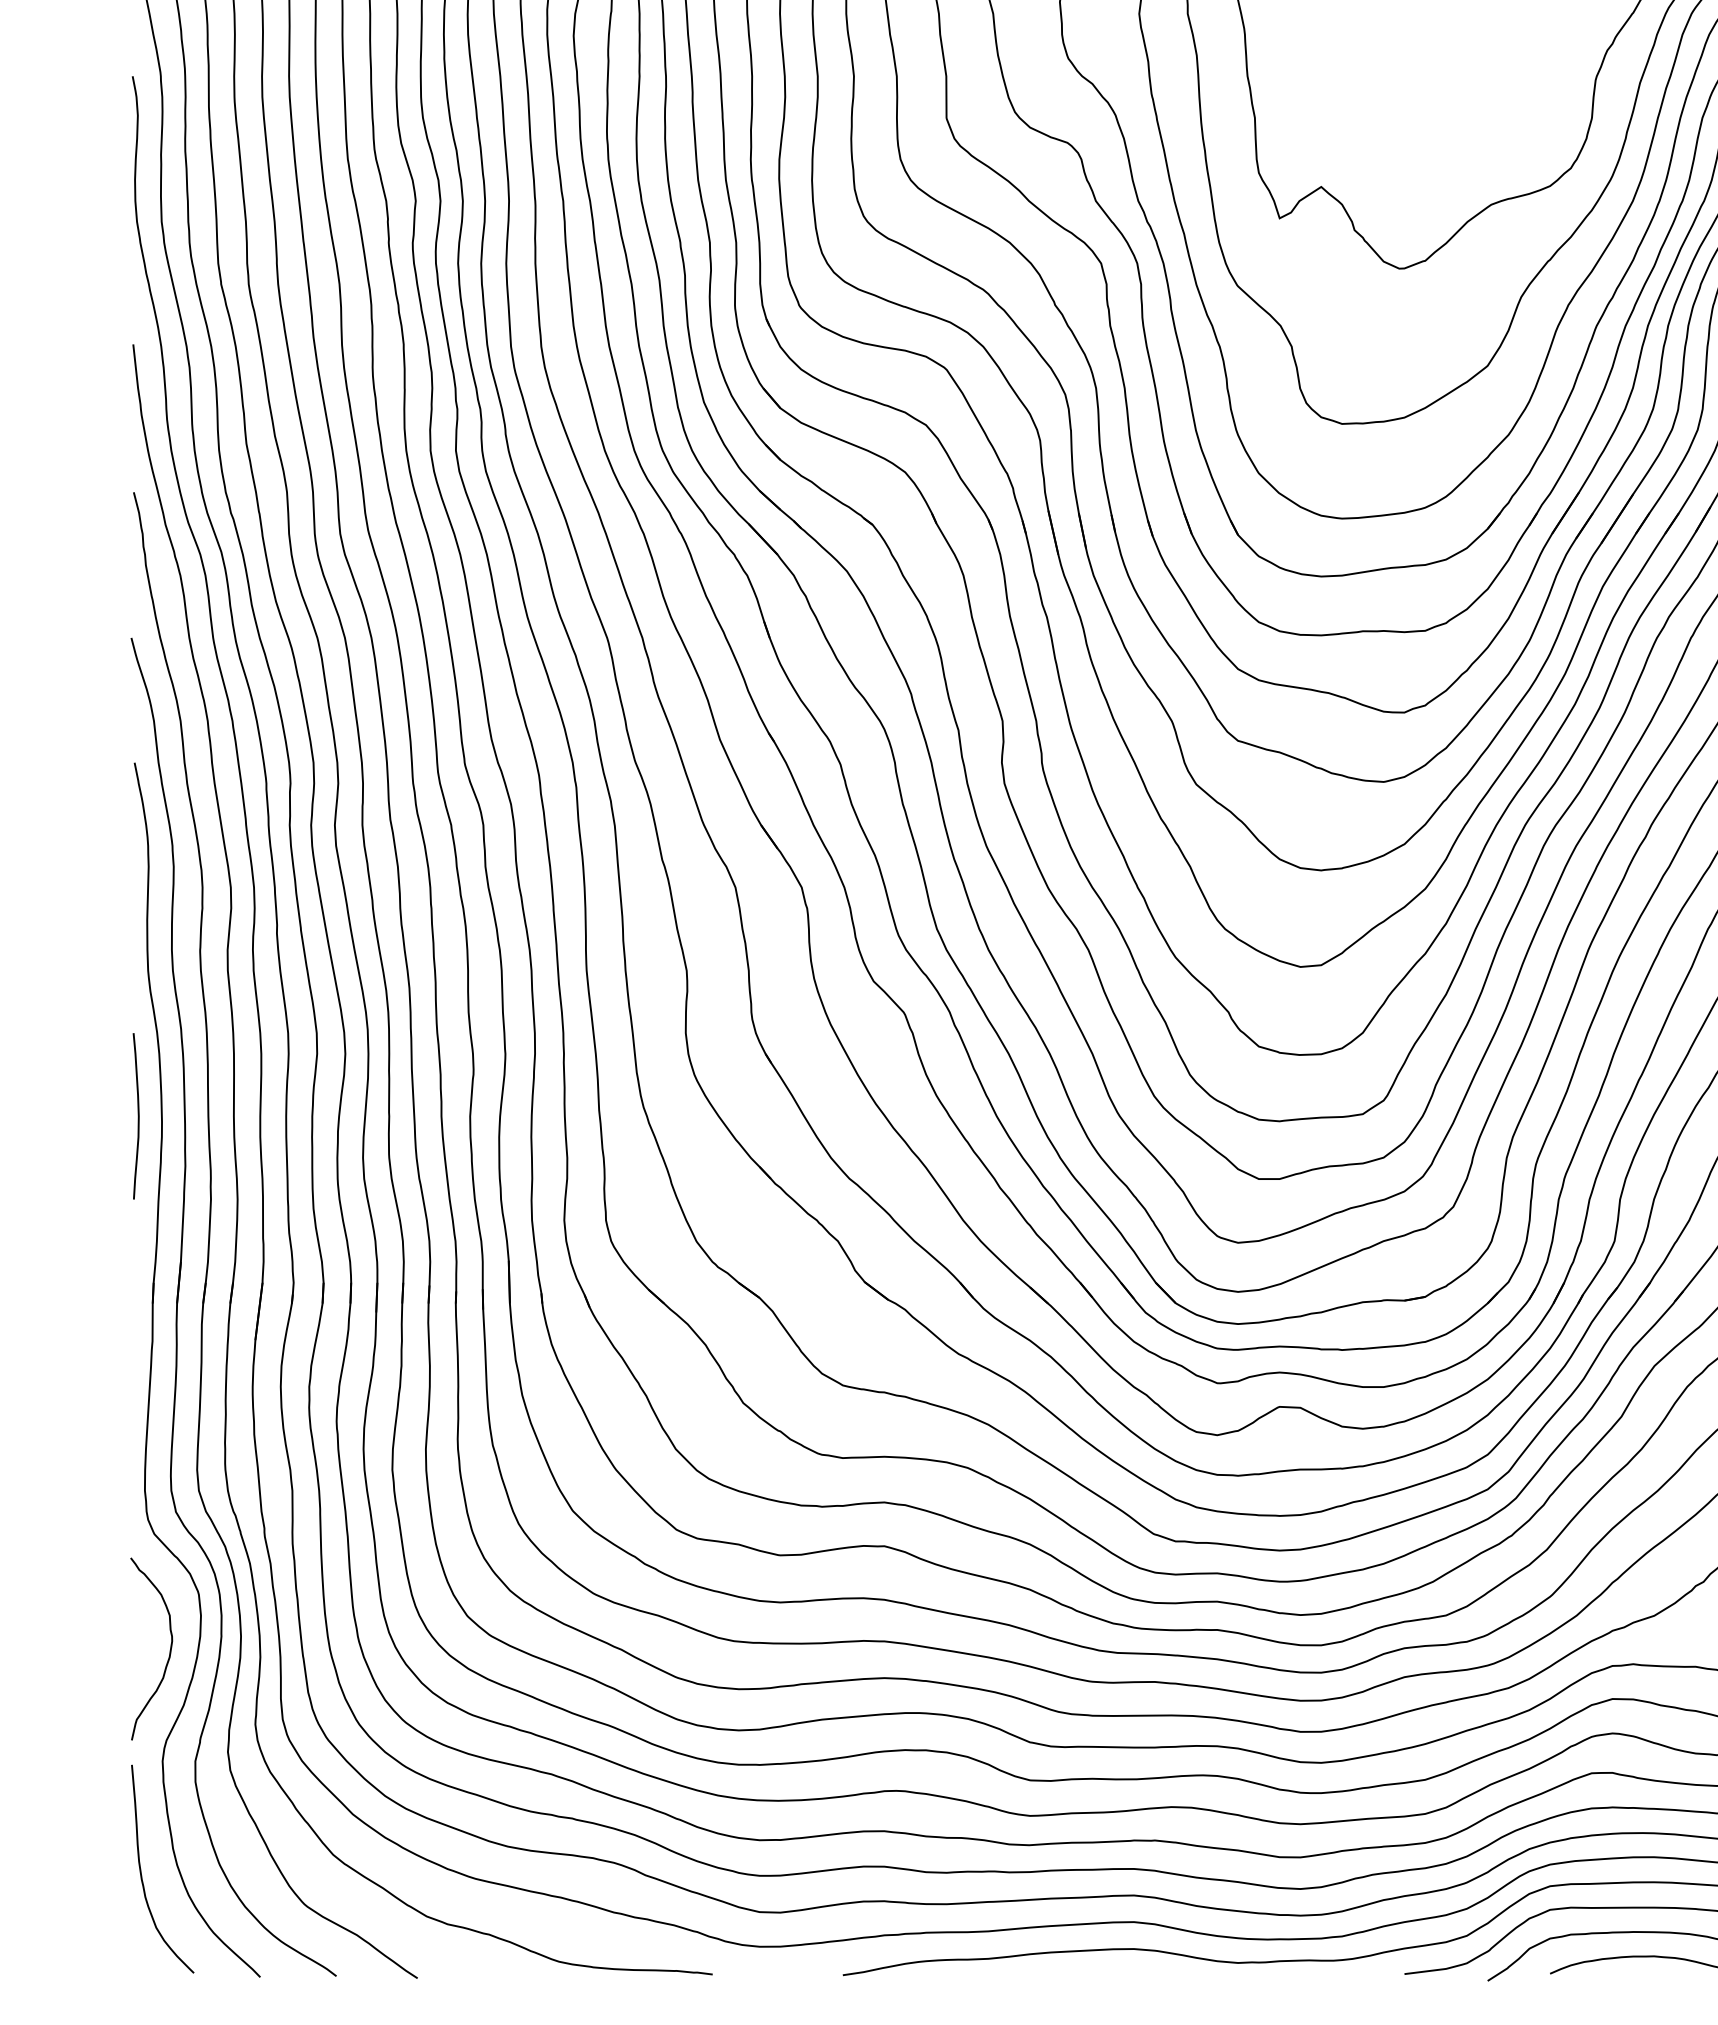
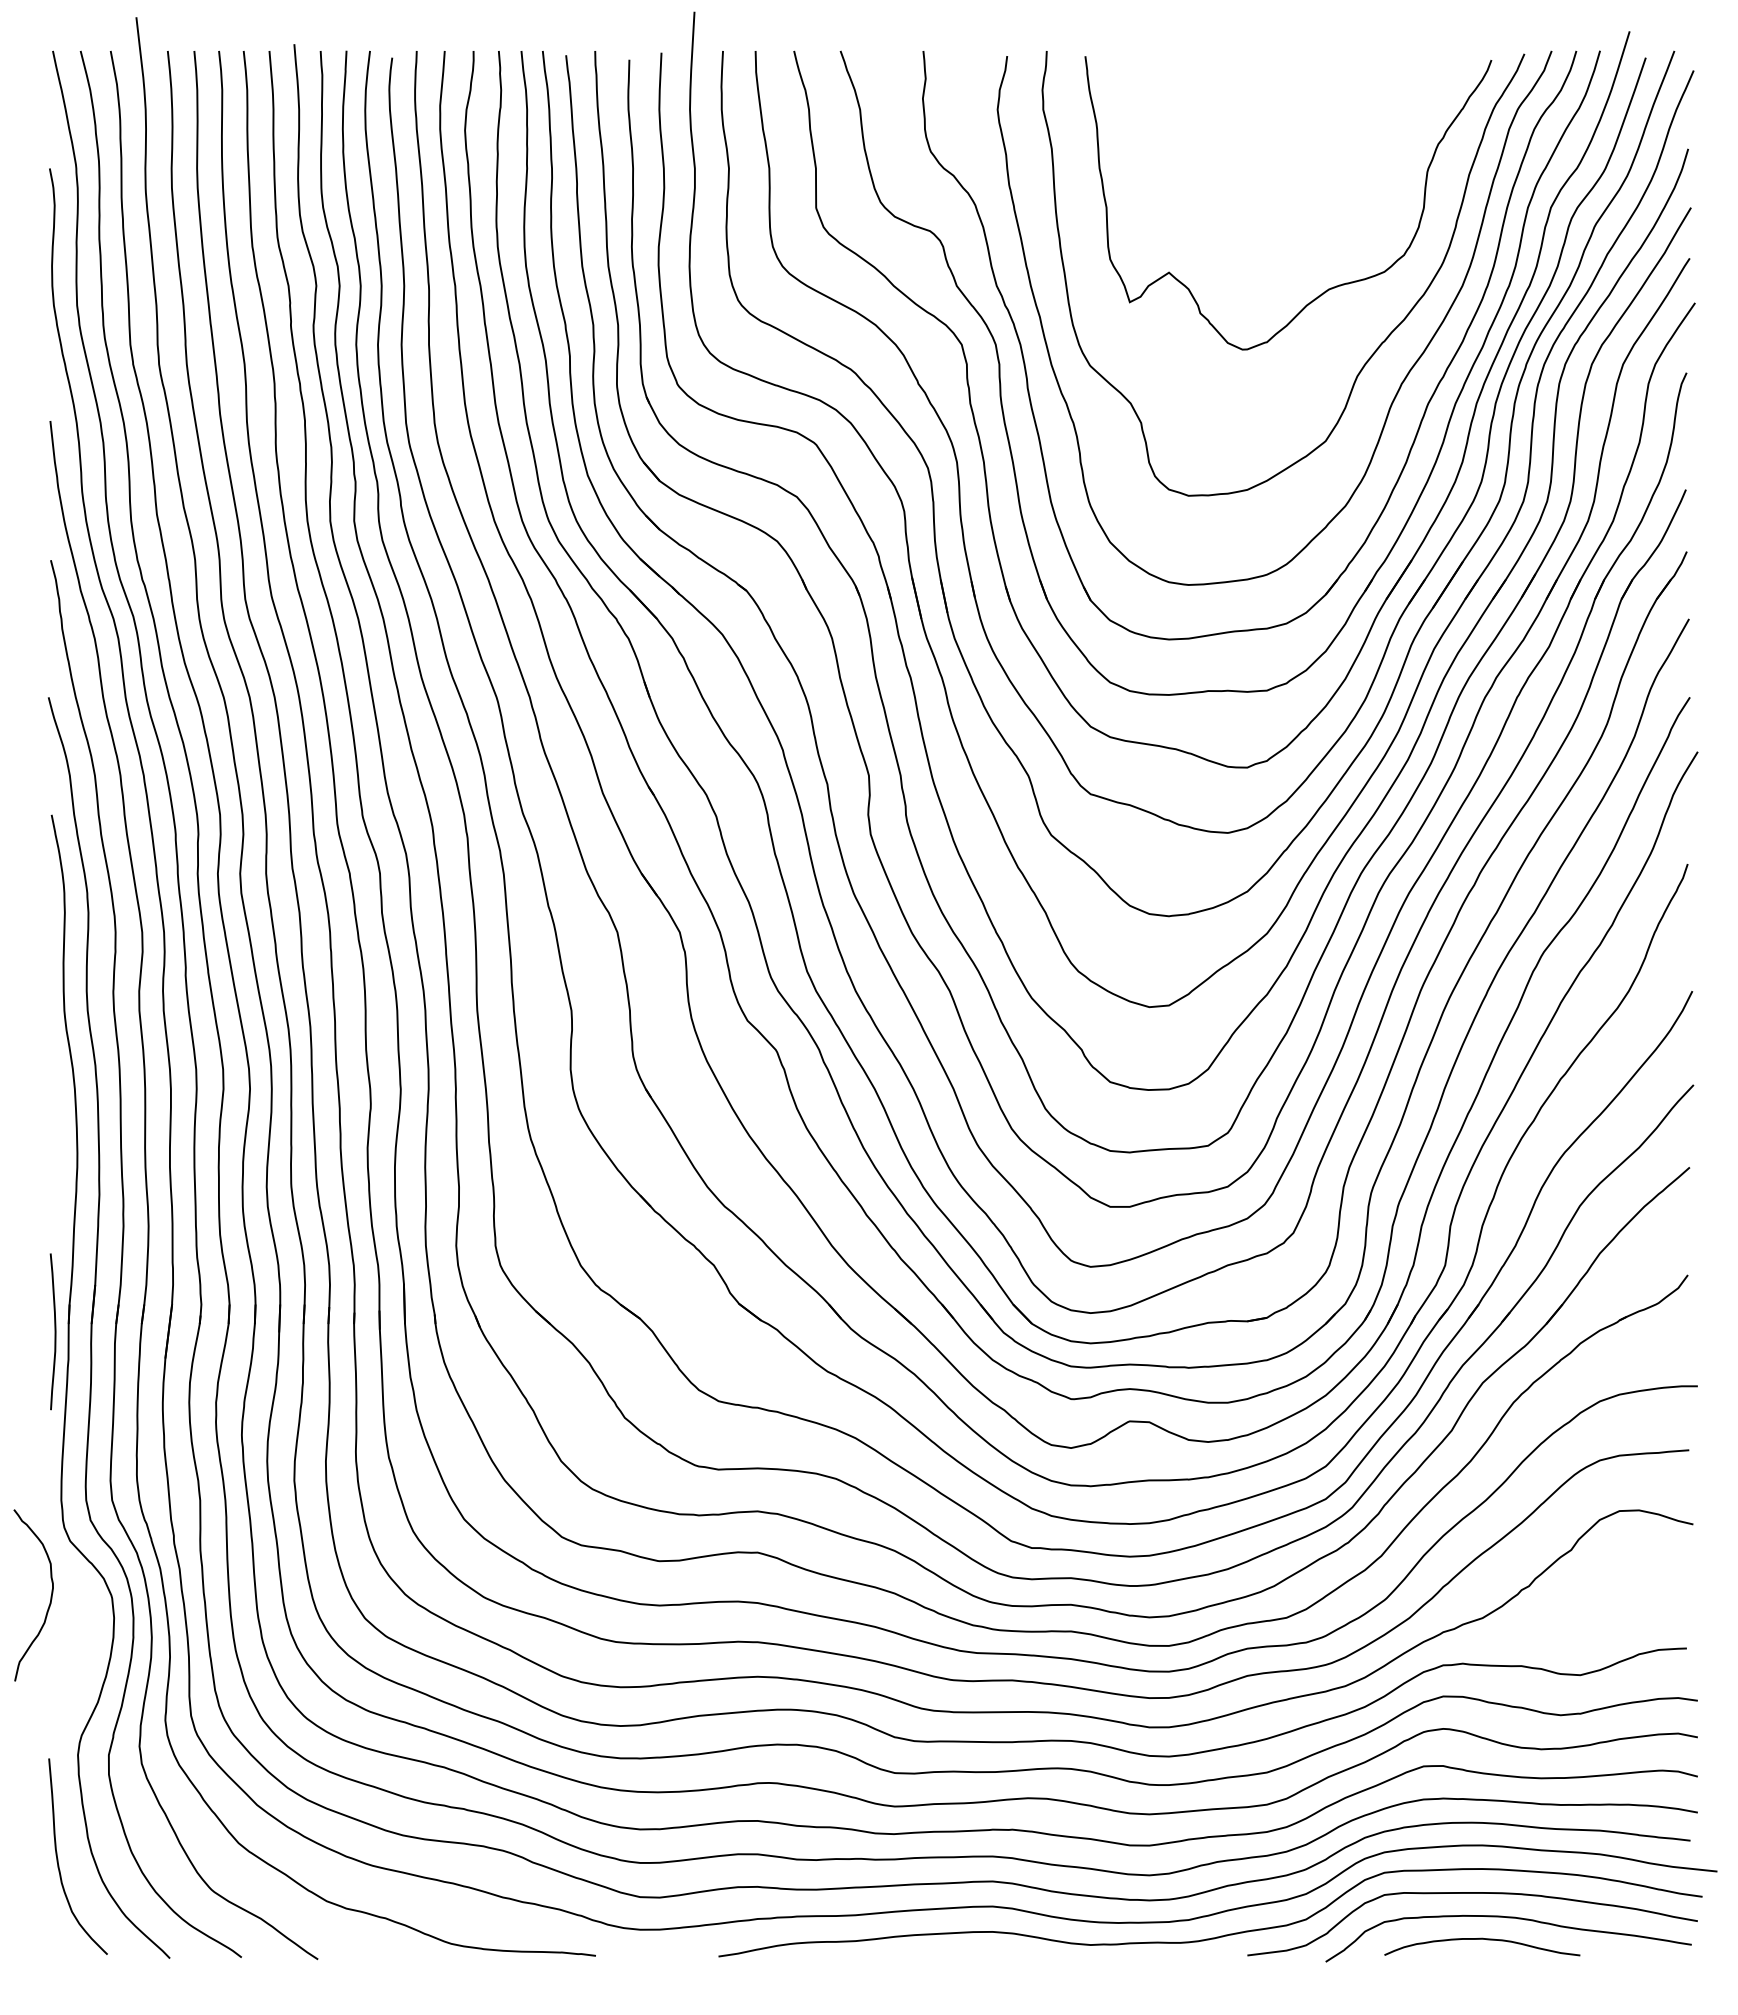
curve: (137, 1116) -> (54, 1331), moved
curve: (169, 1650) -> (50, 1596), moved

